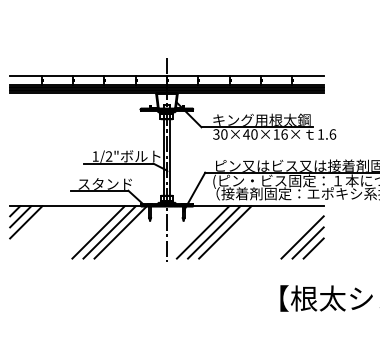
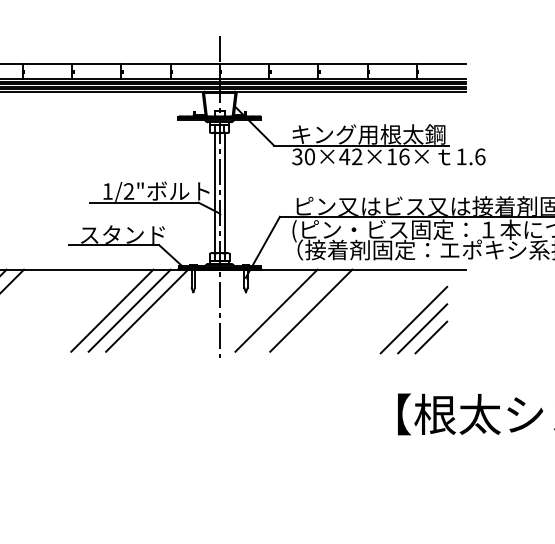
text: (254, 134) -> (357, 156), 30×40×16× -> 30×42×16×
line: (214, 232) -> (294, 310), removed
part: (302, 237) -> (413, 320), moved

